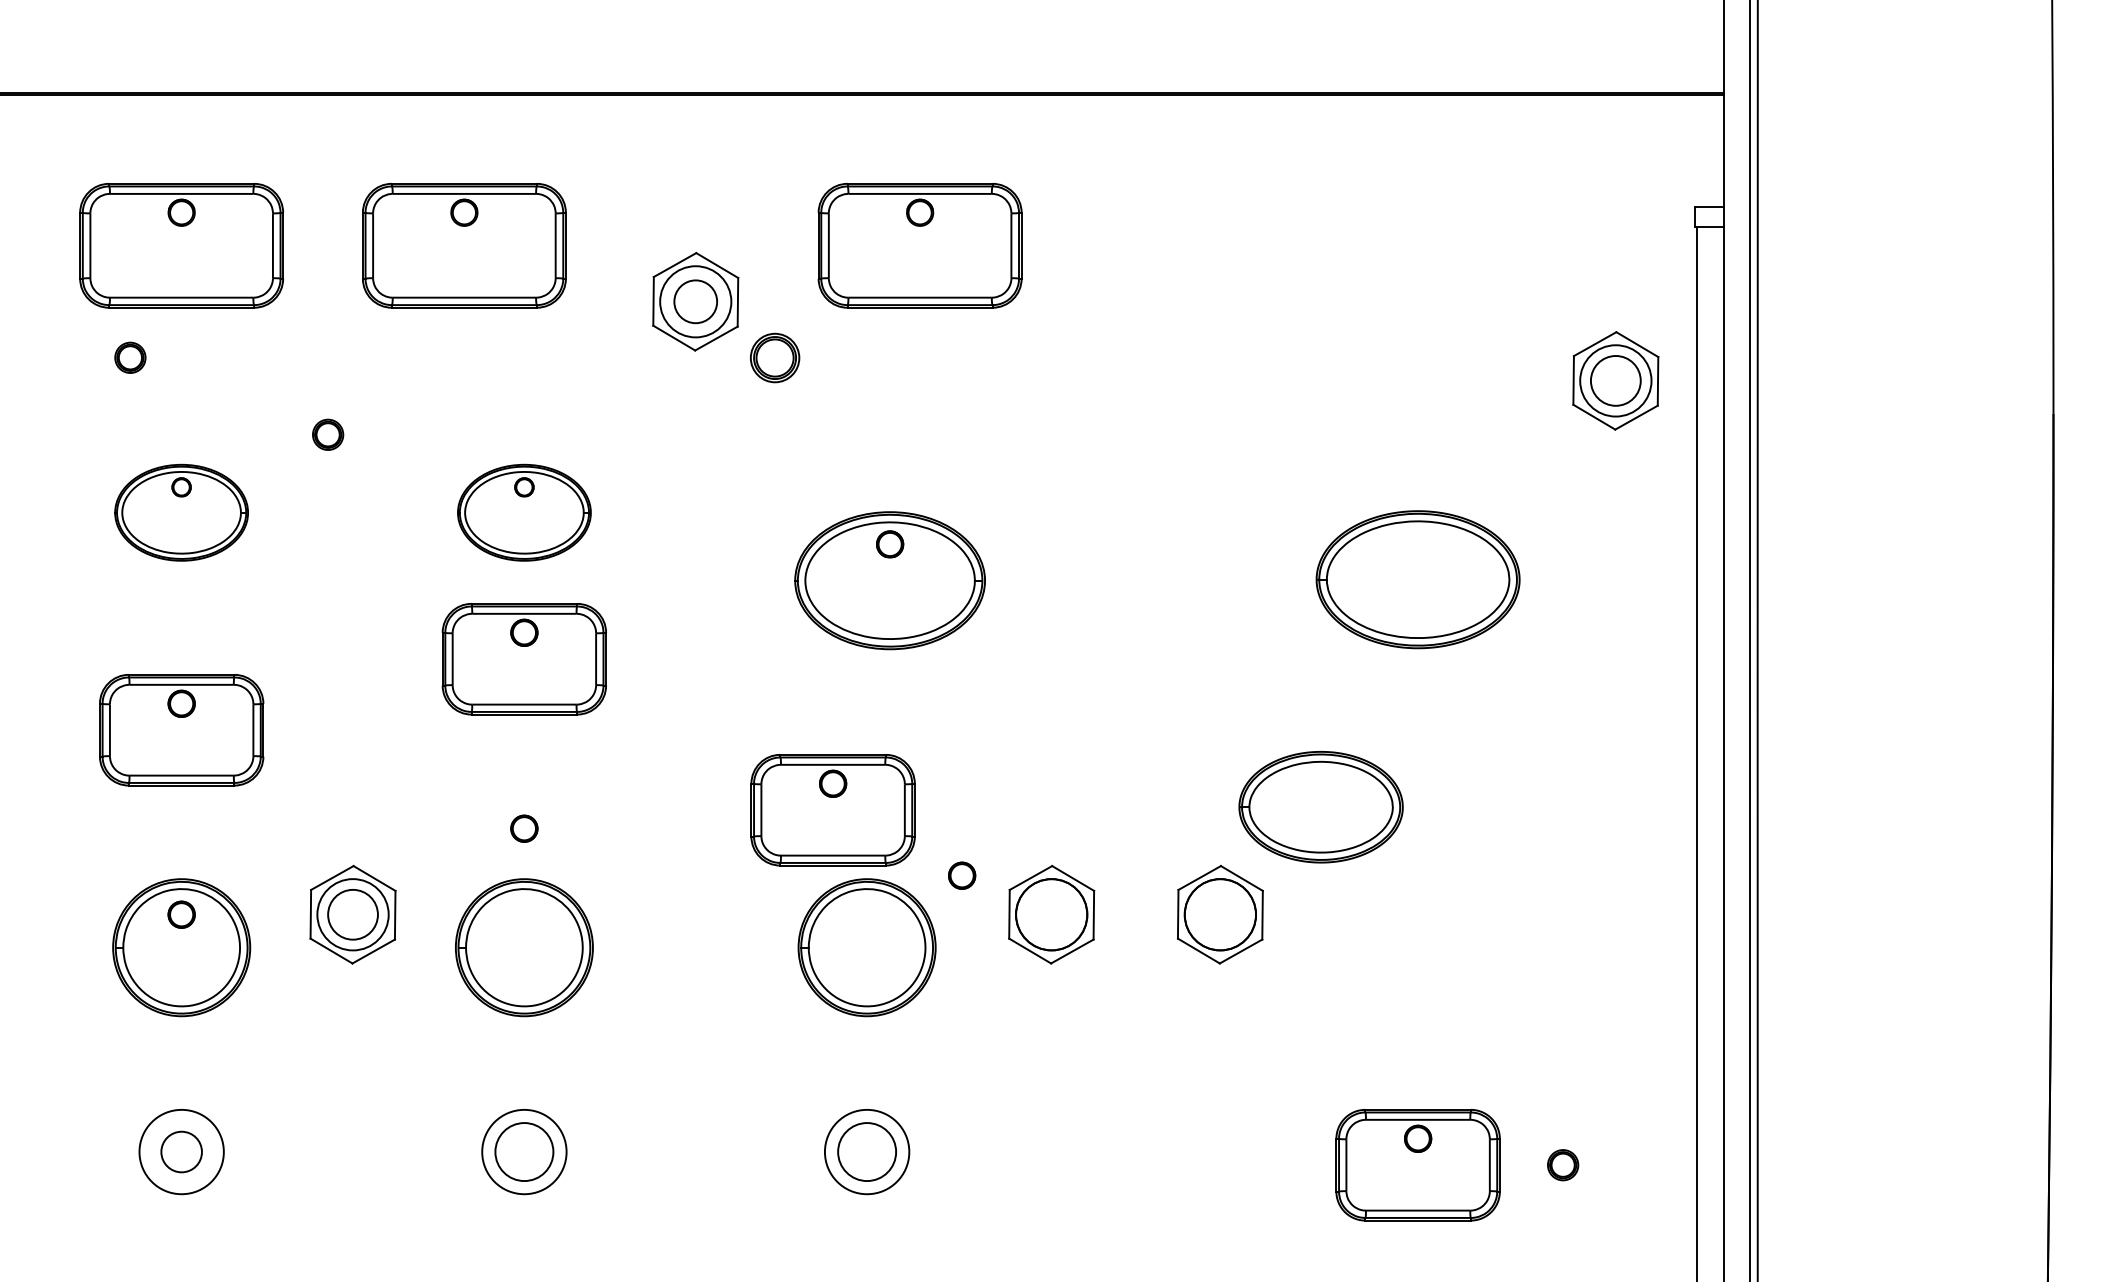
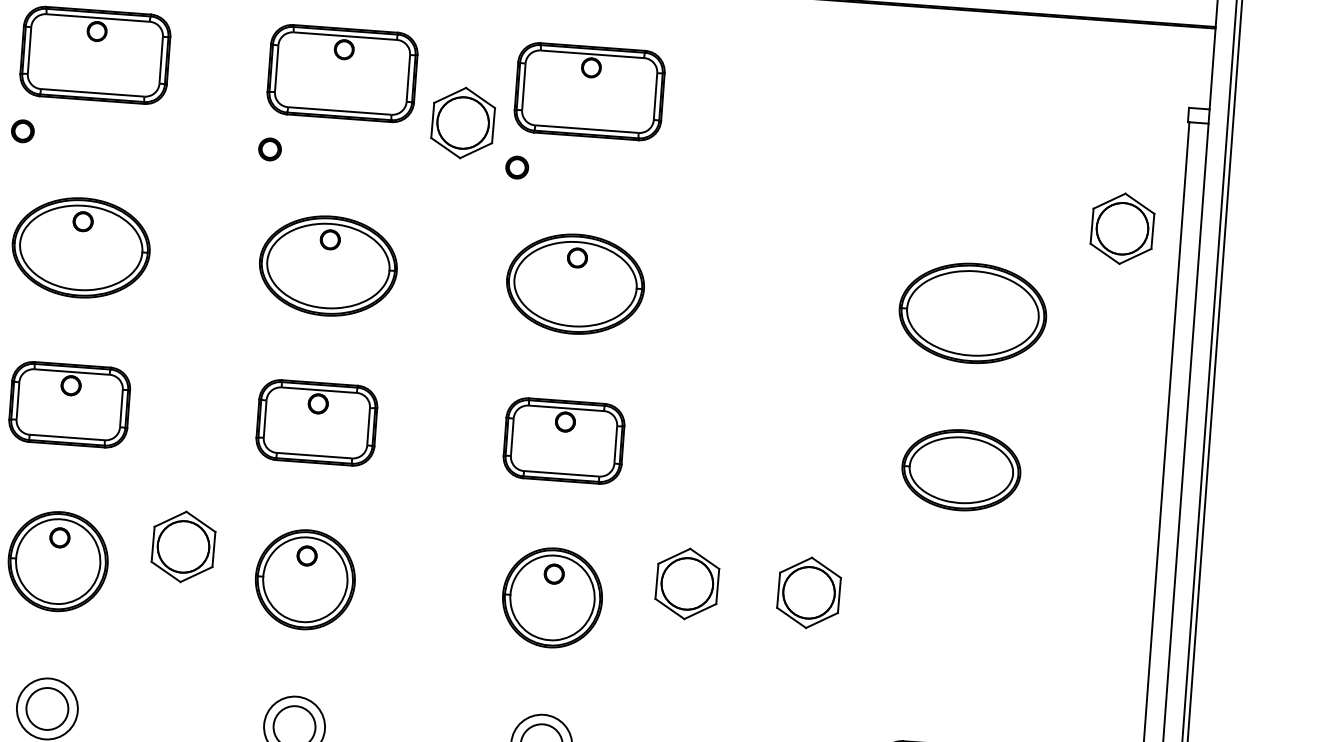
part: (464, 245) -> (342, 73), moved
part: (919, 245) -> (589, 91), moved
circle: (695, 301) -> (462, 122), size x1.67
part: (130, 357) -> (22, 131), moved
part: (774, 357) -> (516, 167), size x0.62
circle: (1615, 380) -> (1122, 228), size x1.43
part: (328, 434) -> (270, 149), moved
part: (181, 512) -> (81, 247), size x1.43
part: (524, 512) -> (328, 265), size x1.43
part: (1417, 579) -> (972, 313), moved
part: (889, 580) -> (575, 284), moved
part: (523, 659) -> (316, 423), moved
part: (1320, 807) -> (960, 470), moved
part: (832, 810) -> (563, 441), moved
part: (524, 828) -> (307, 555), moved
part: (962, 875) -> (554, 573), moved
circle: (352, 914) -> (183, 546), size x1.43
circle: (181, 1152) -> (47, 709), size x1.43

